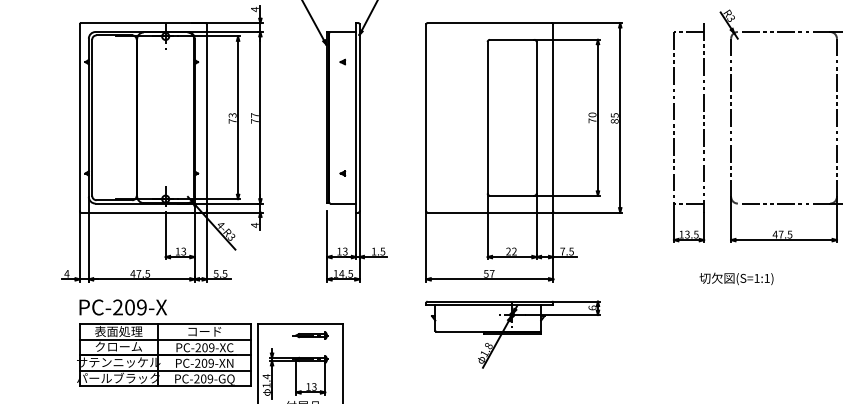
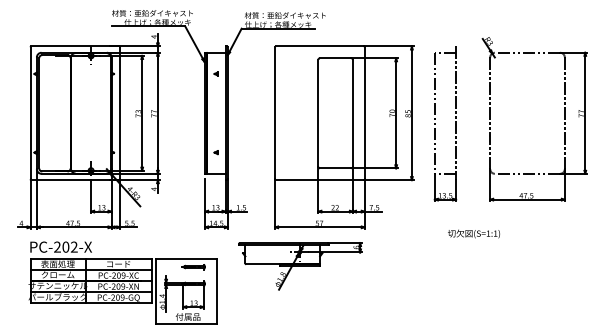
part: (674, 132) -> (435, 123), moved
text: (735, 278) -> (473, 233), moved
text: (140, 307) -> (73, 247), PC-209-X -> PC-202-X
part: (513, 334) -> (300, 266), moved

